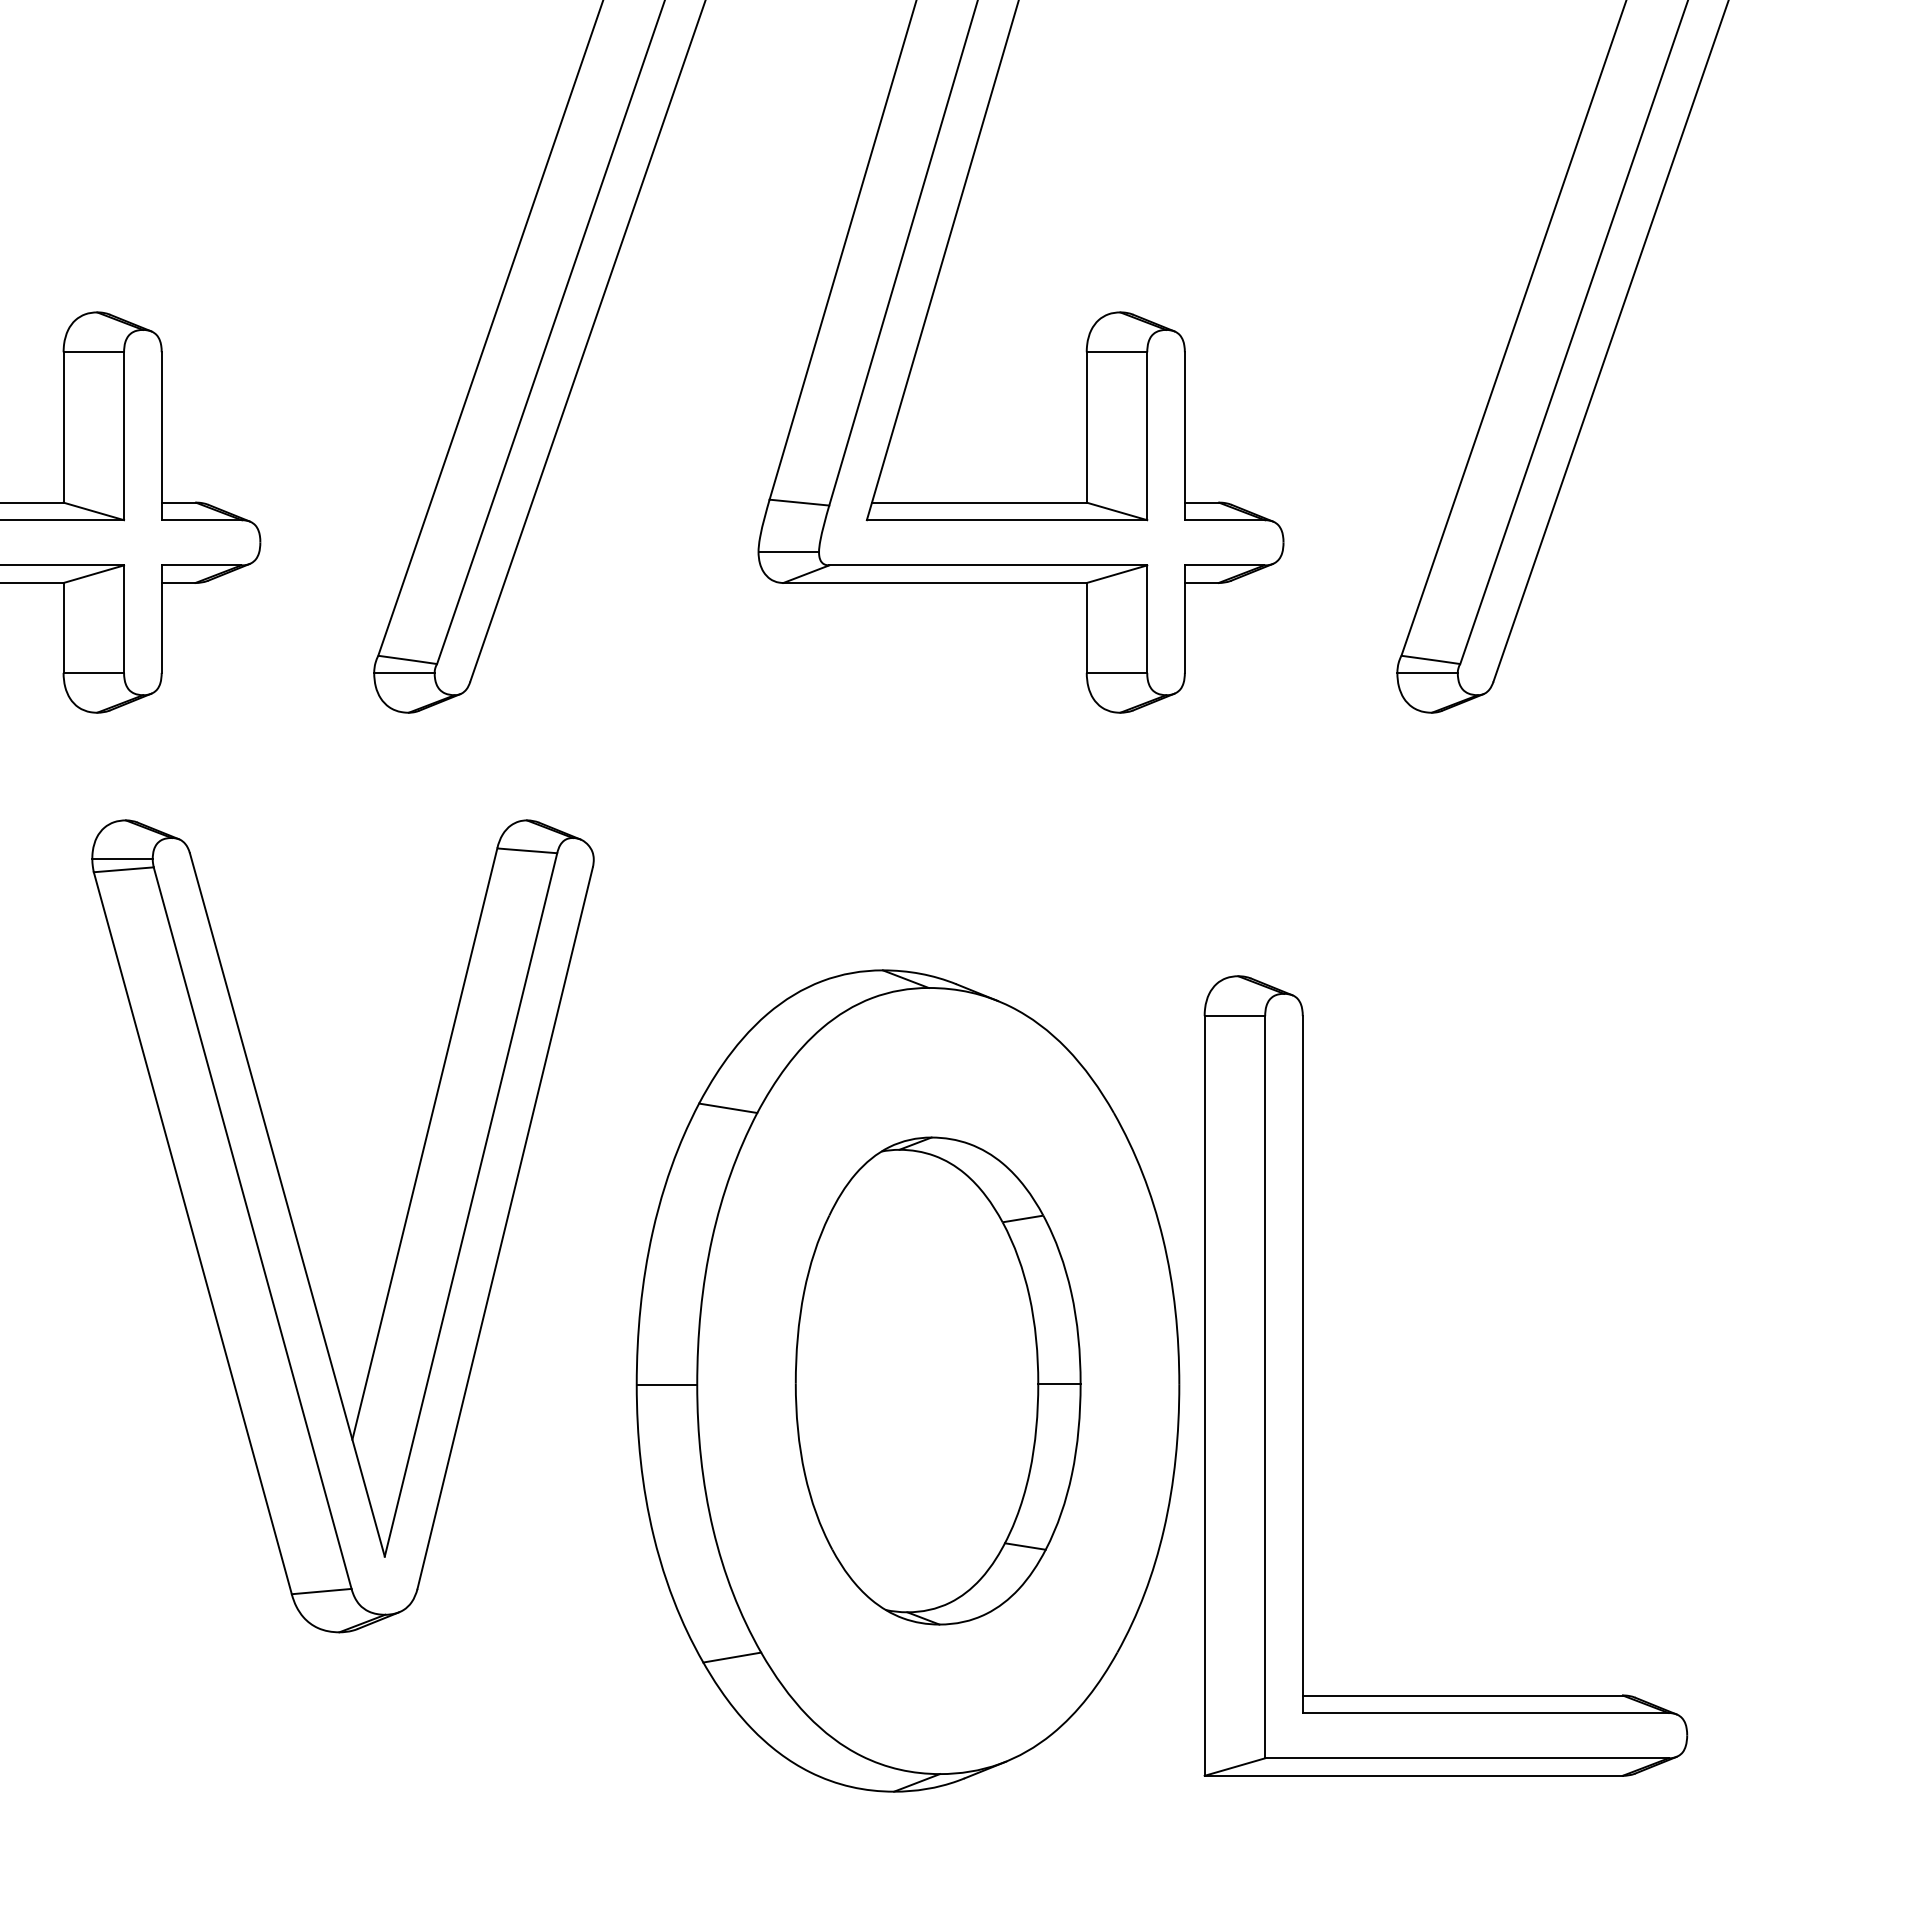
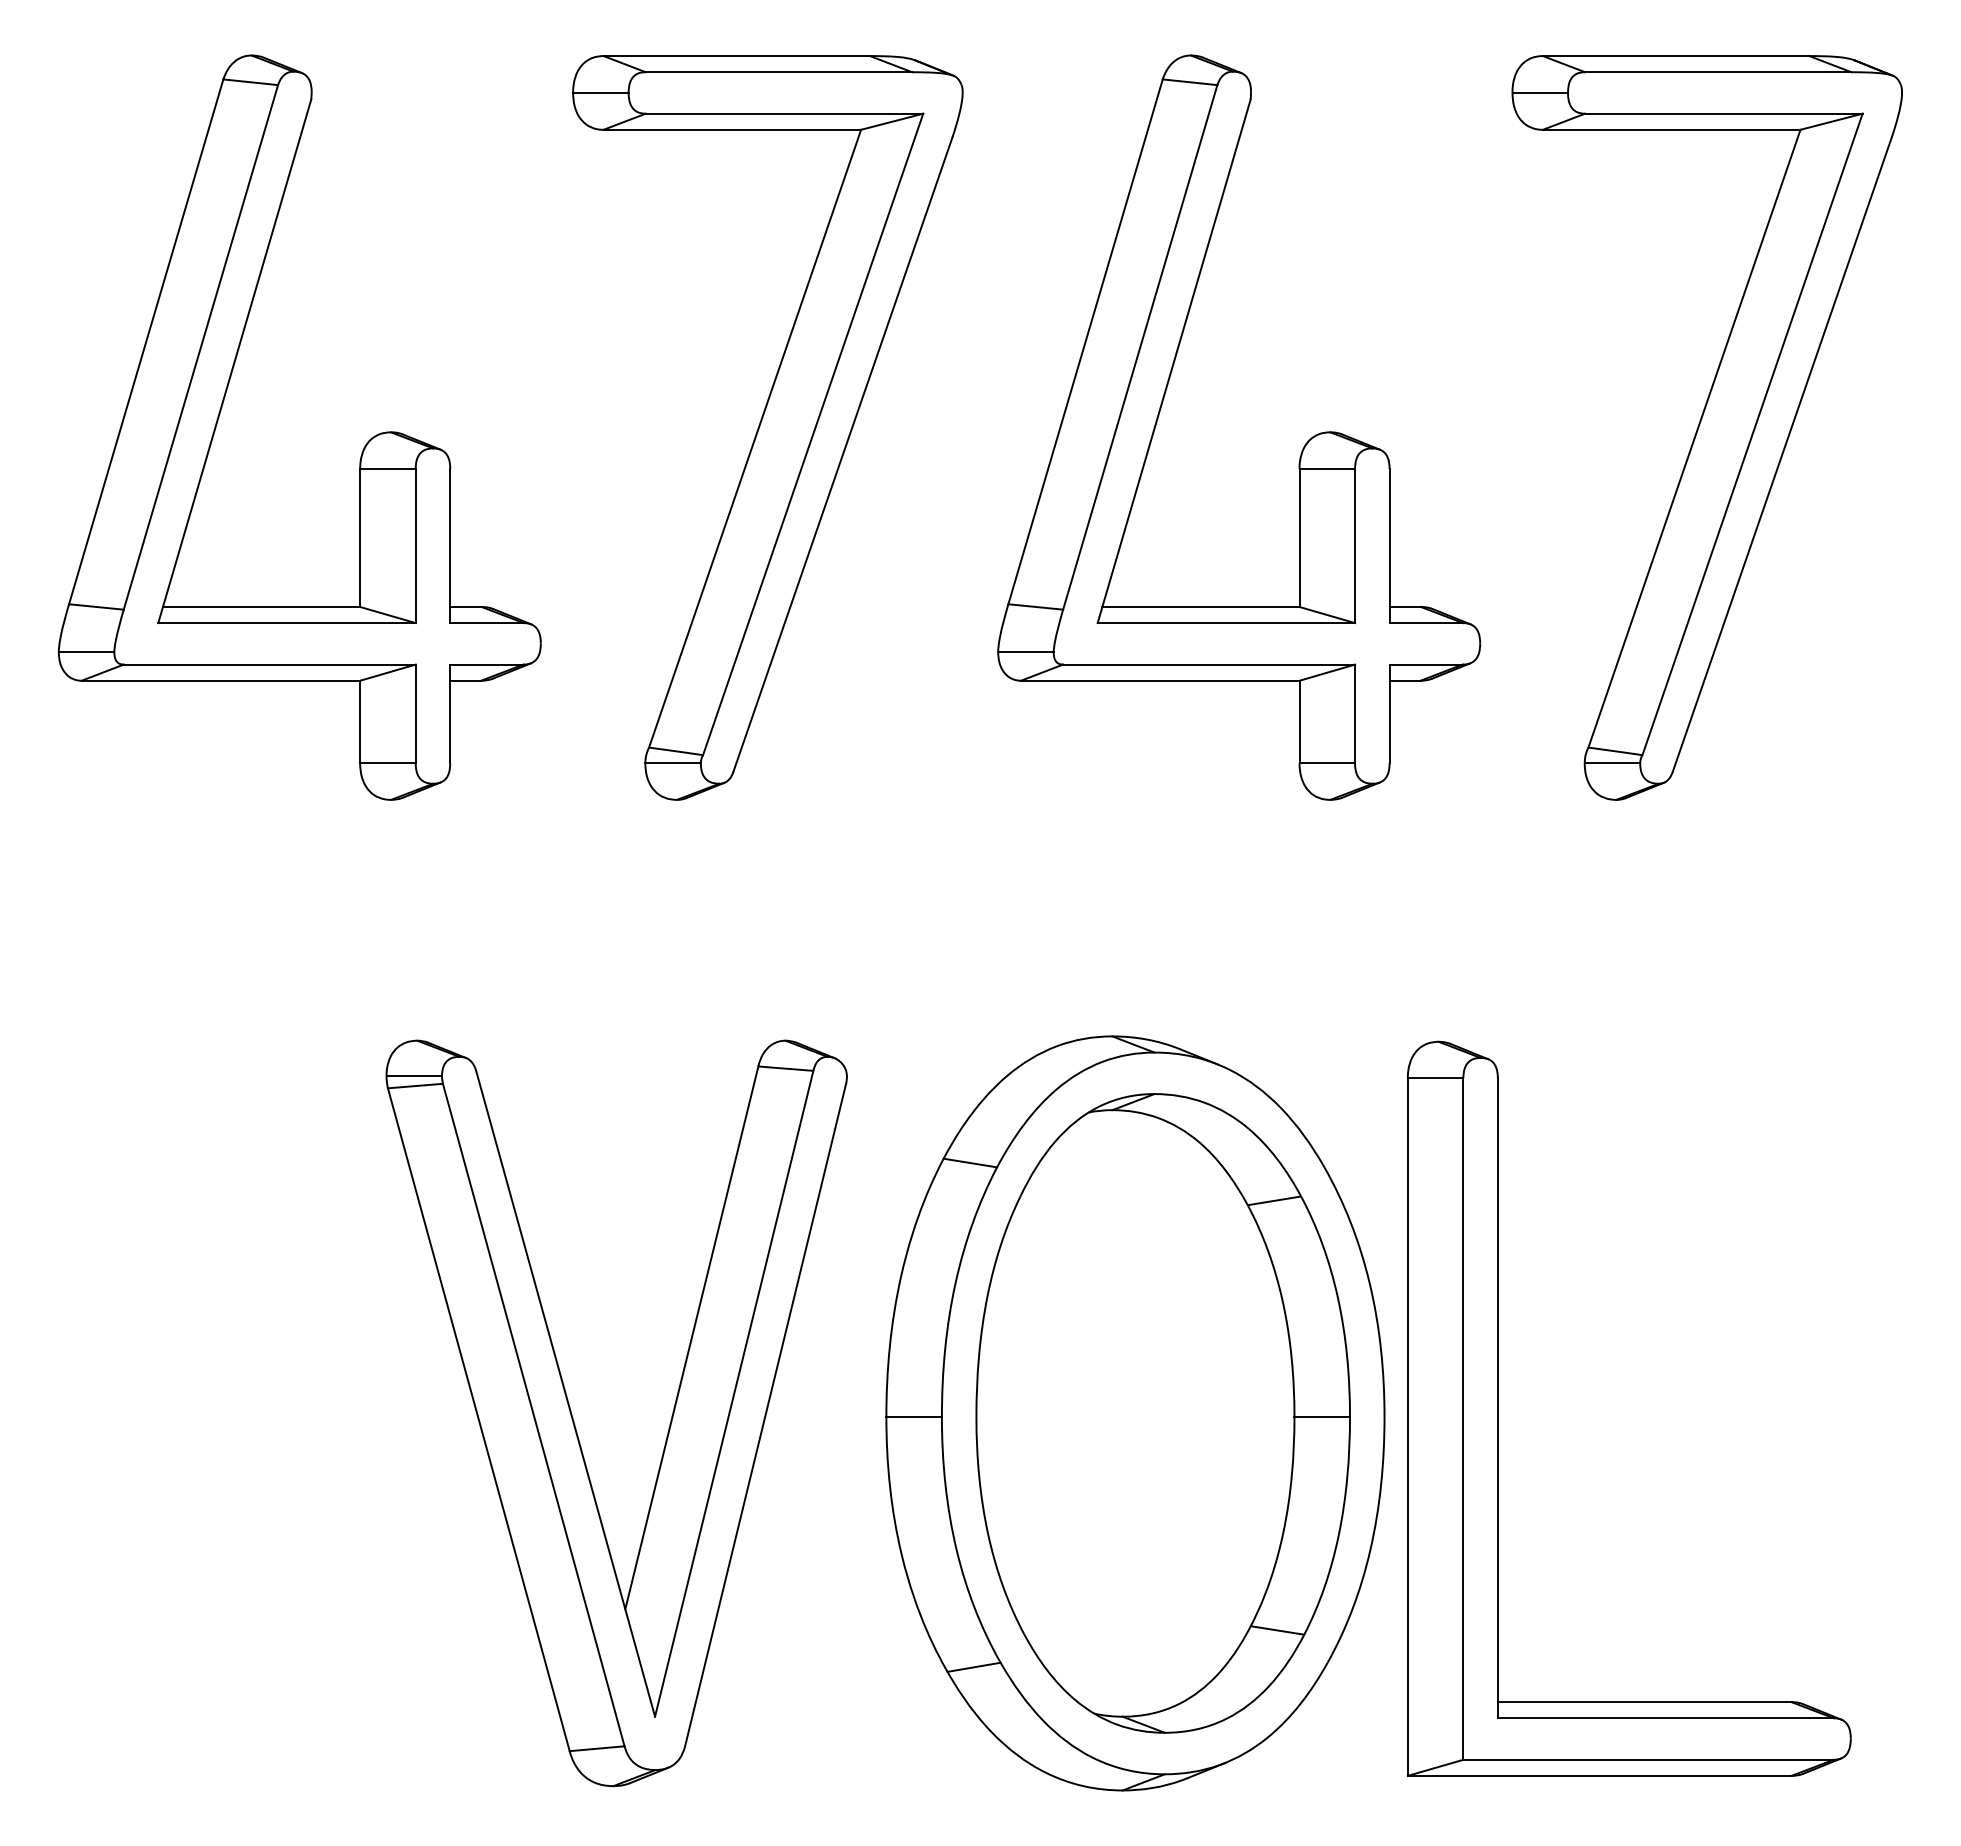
part: (298, 1238) -> (575, 1424), moved
part: (937, 1381) -> (1162, 1413), size x1.43

